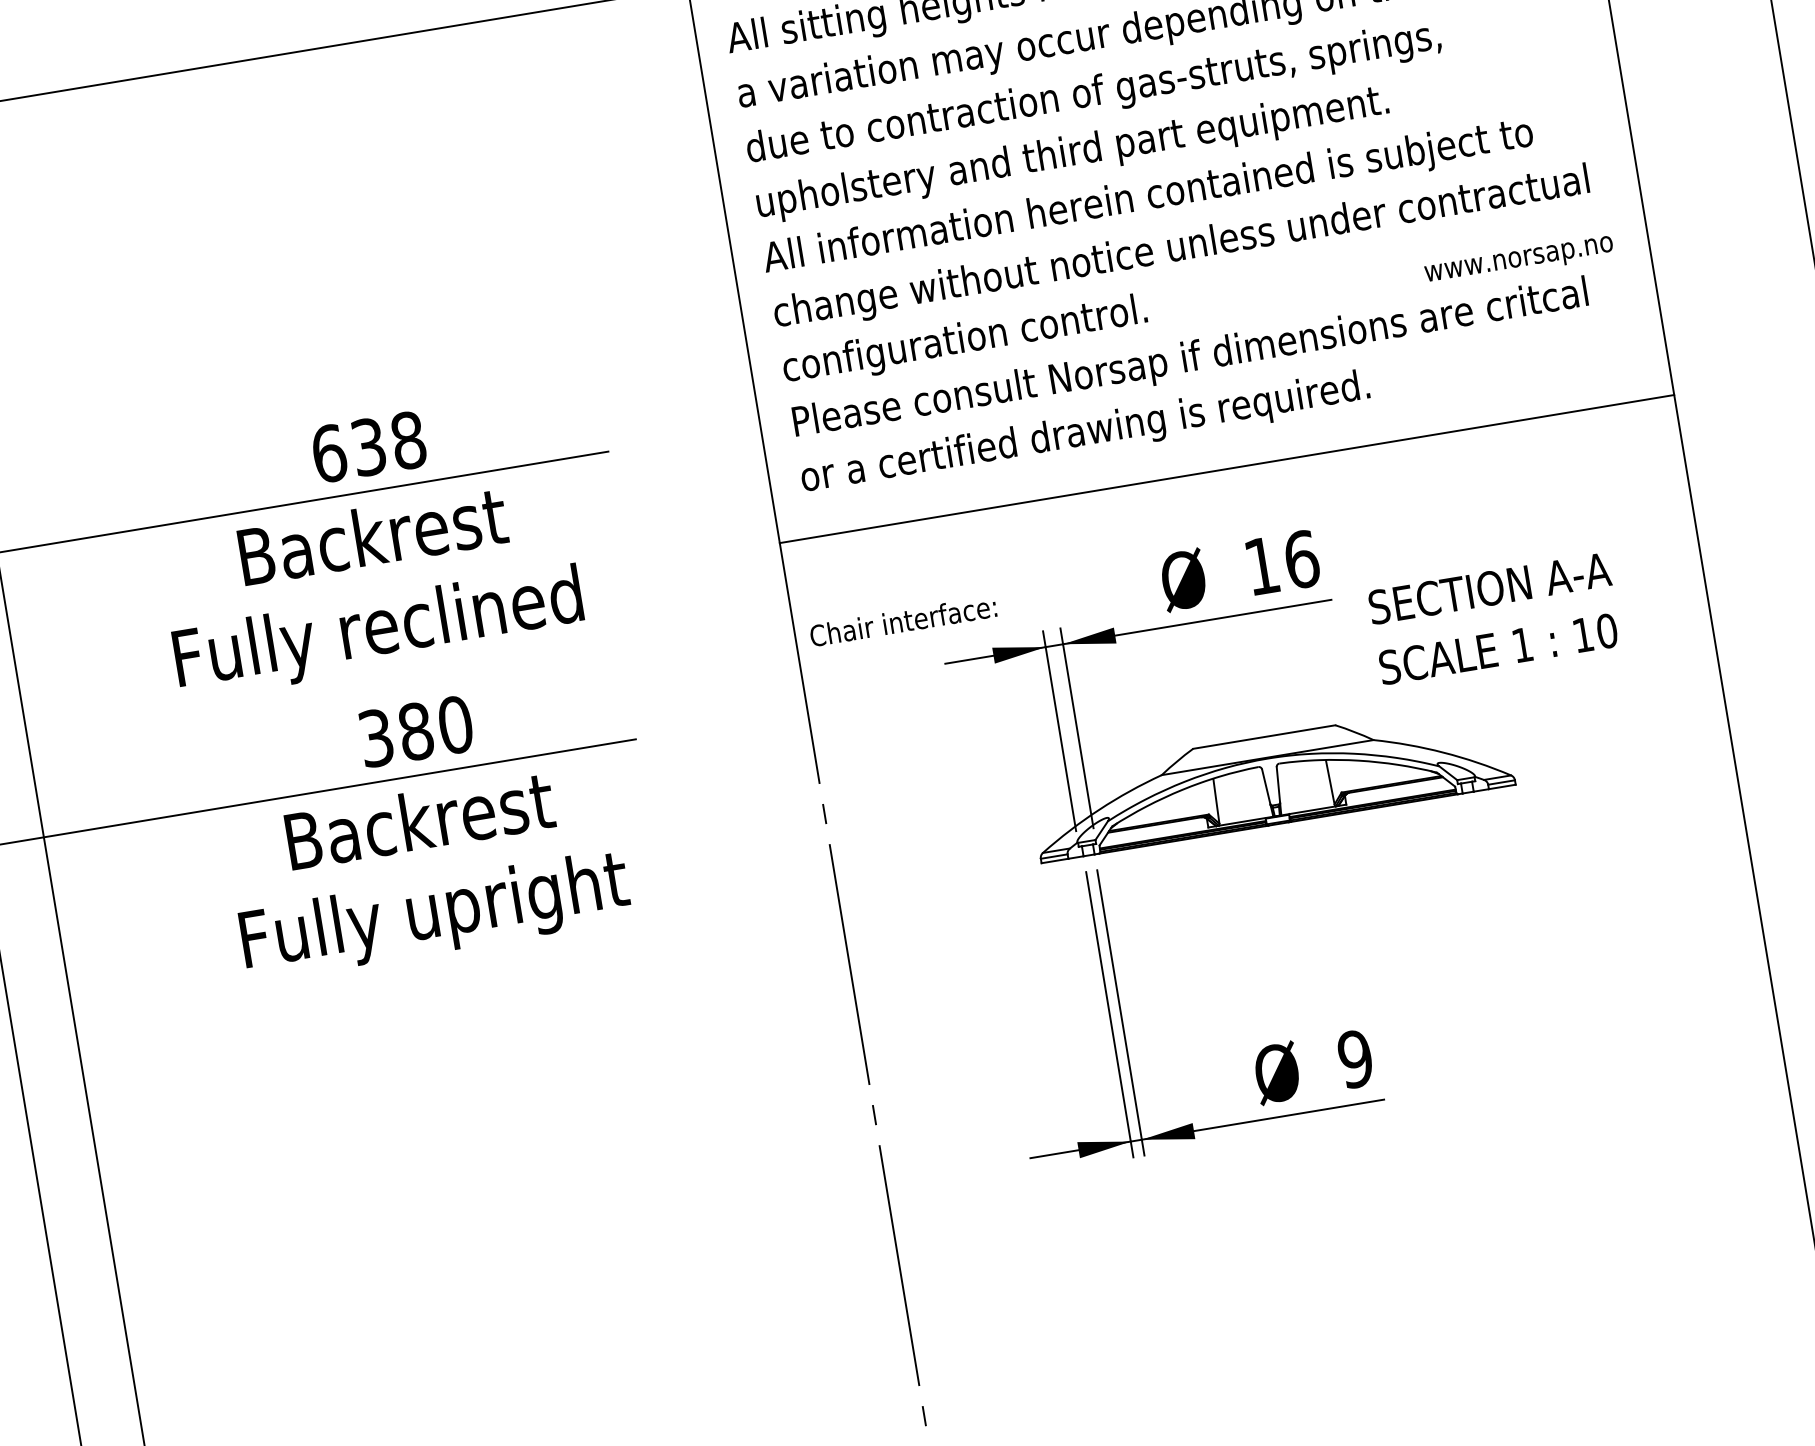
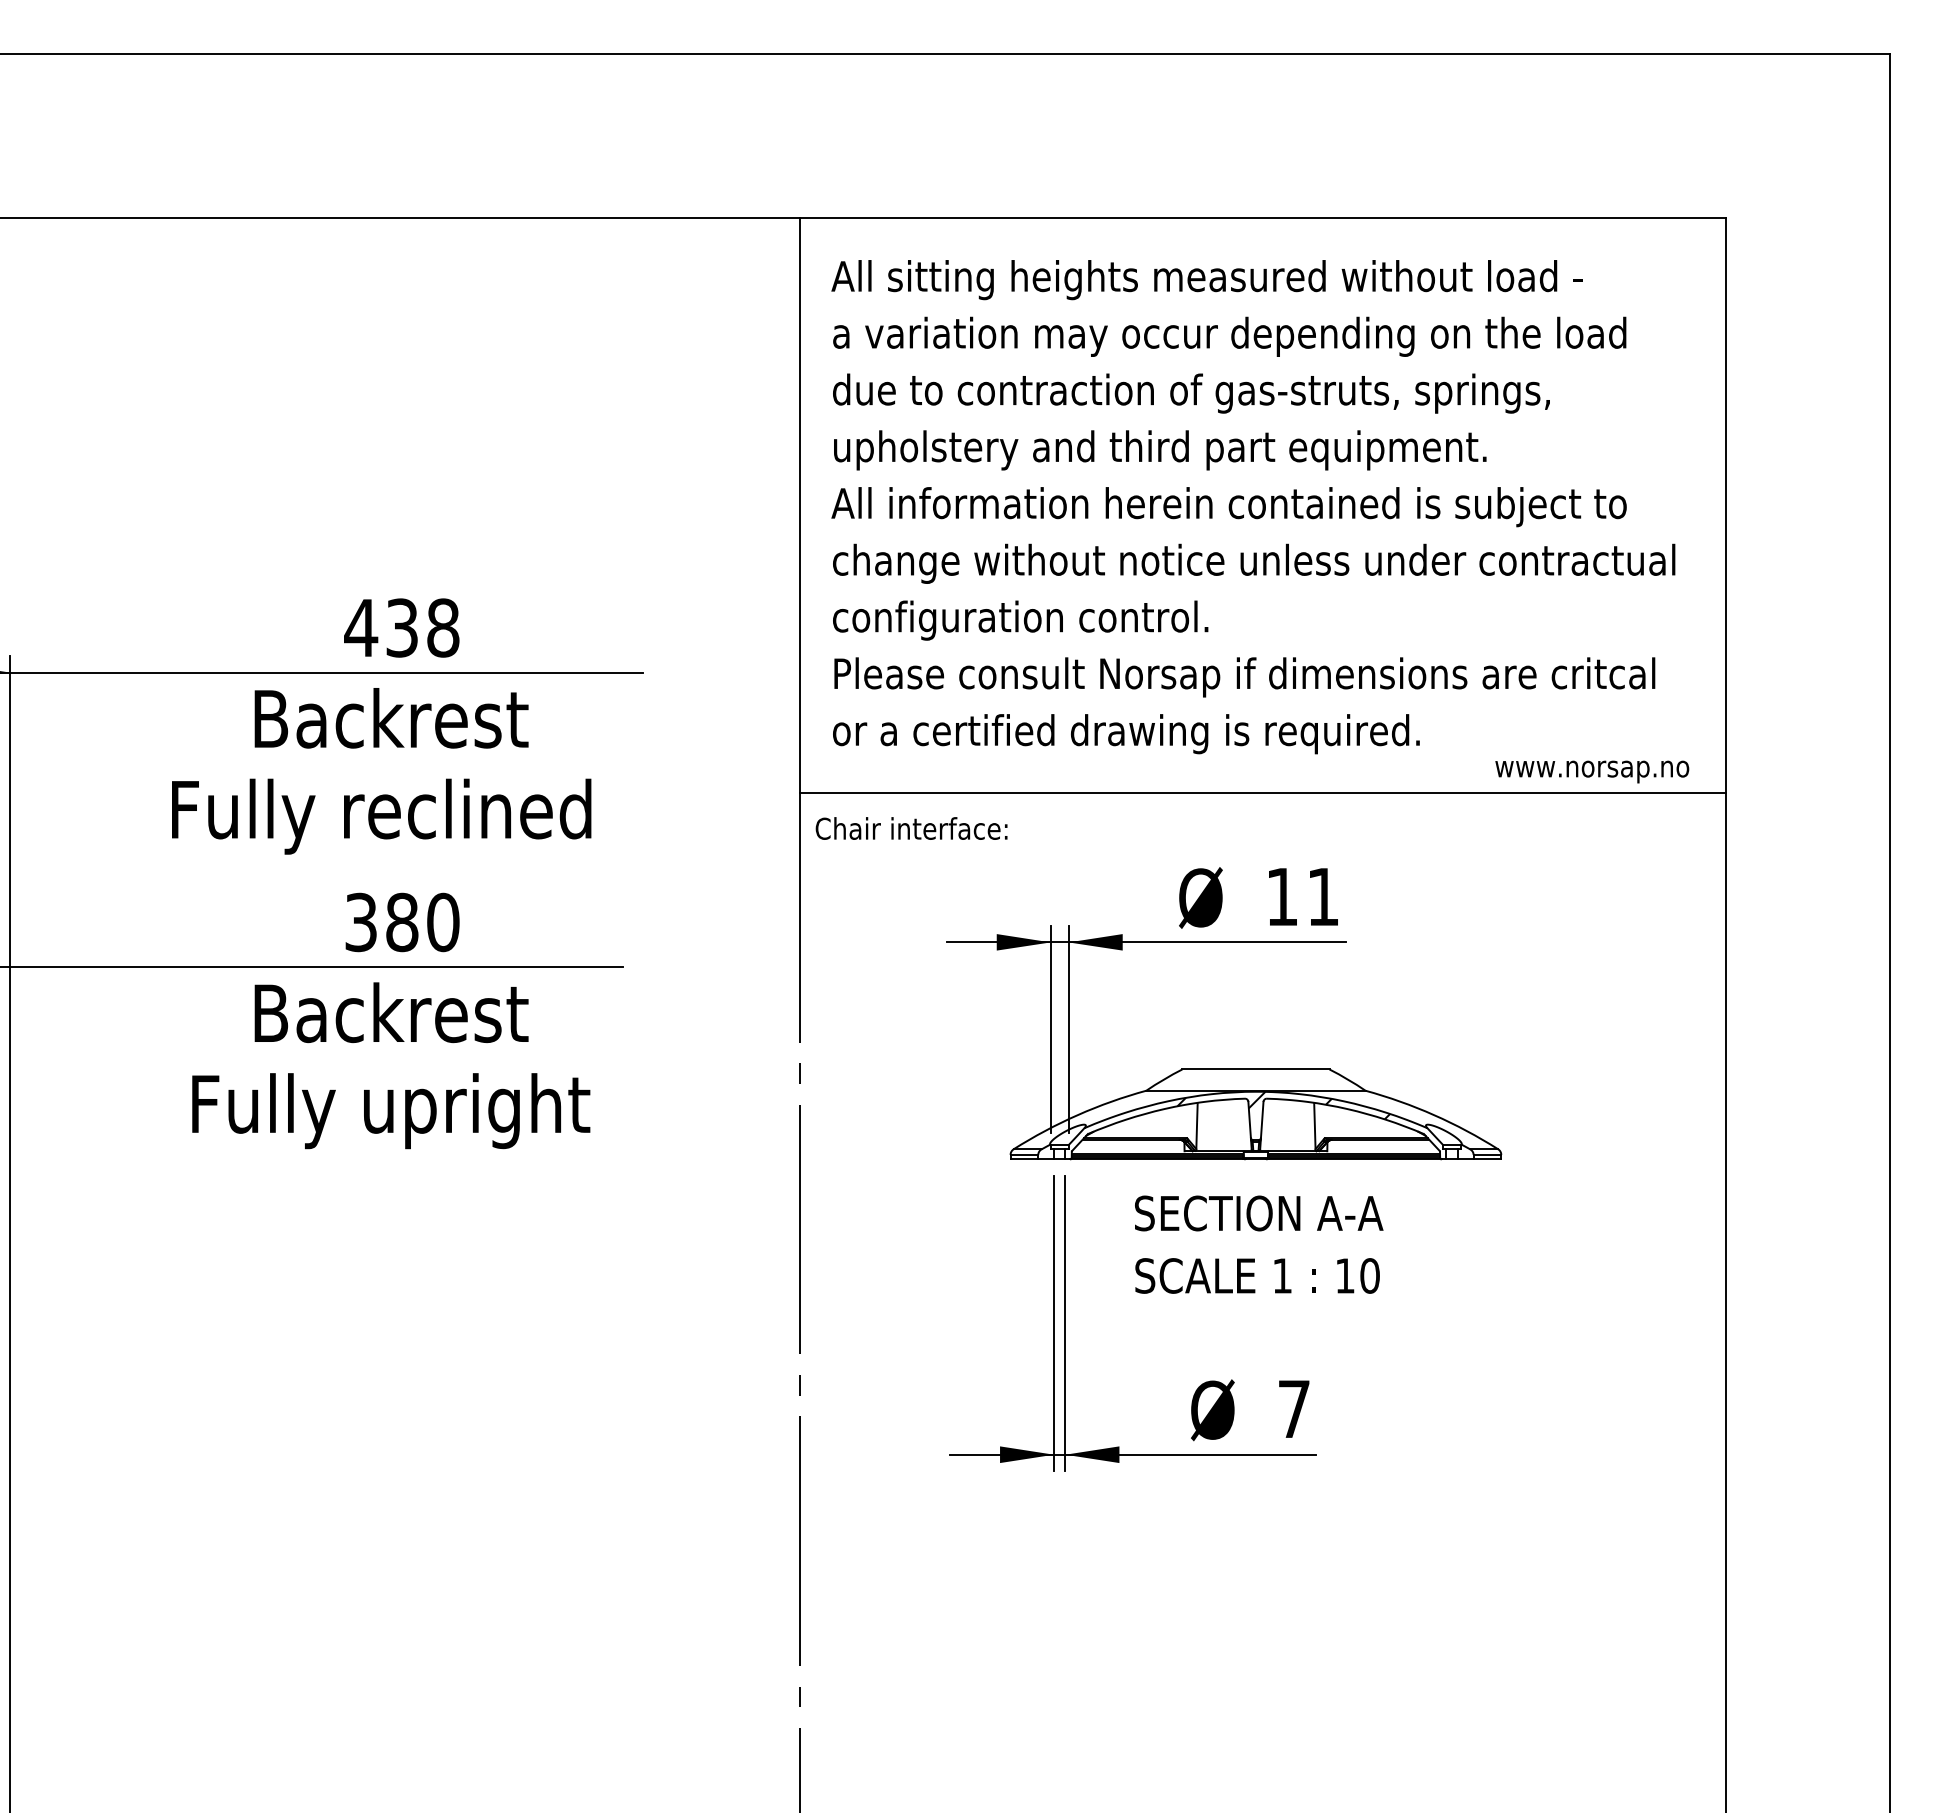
text: (1519, 261) -> (1592, 771), moved
text: (329, 453) -> (361, 627), 638 -> 438
text: (1301, 559) -> (1323, 896), 16 -> 11
text: (1495, 618) -> (1259, 1244), moved
text: (903, 621) -> (911, 828), moved
hatch: (1296, 767) -> (1283, 1105), added
text: (1355, 1058) -> (1294, 1408), 9 -> 7

